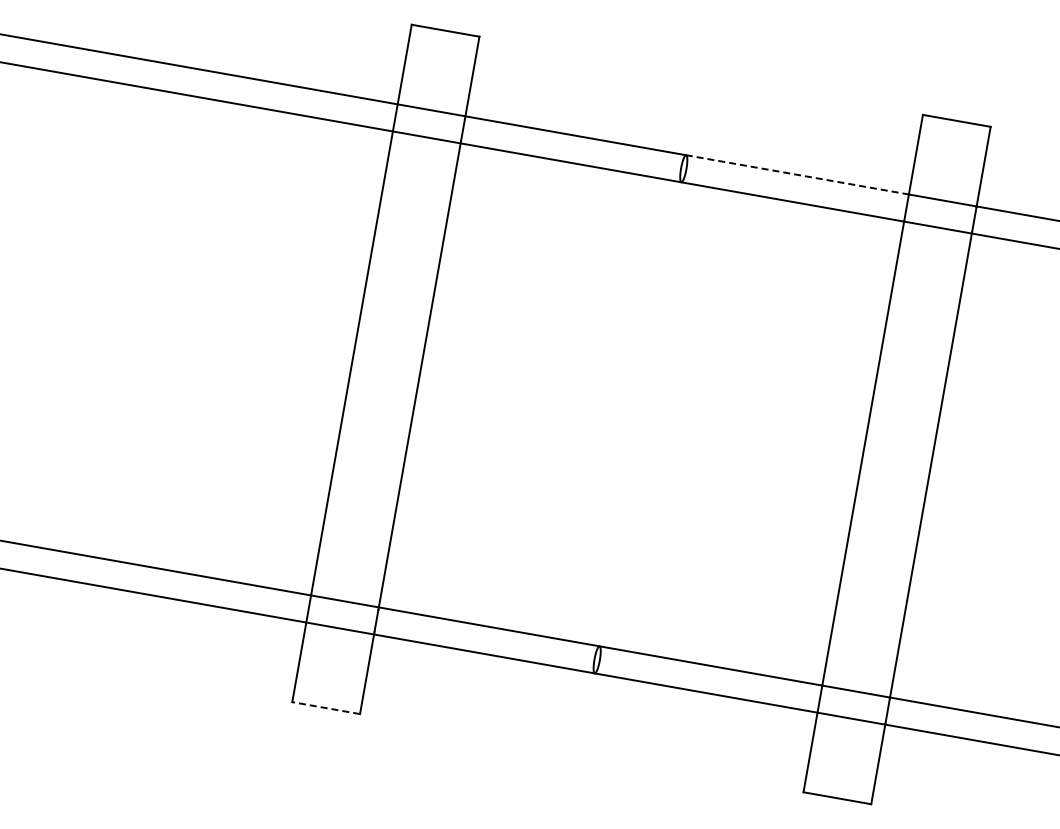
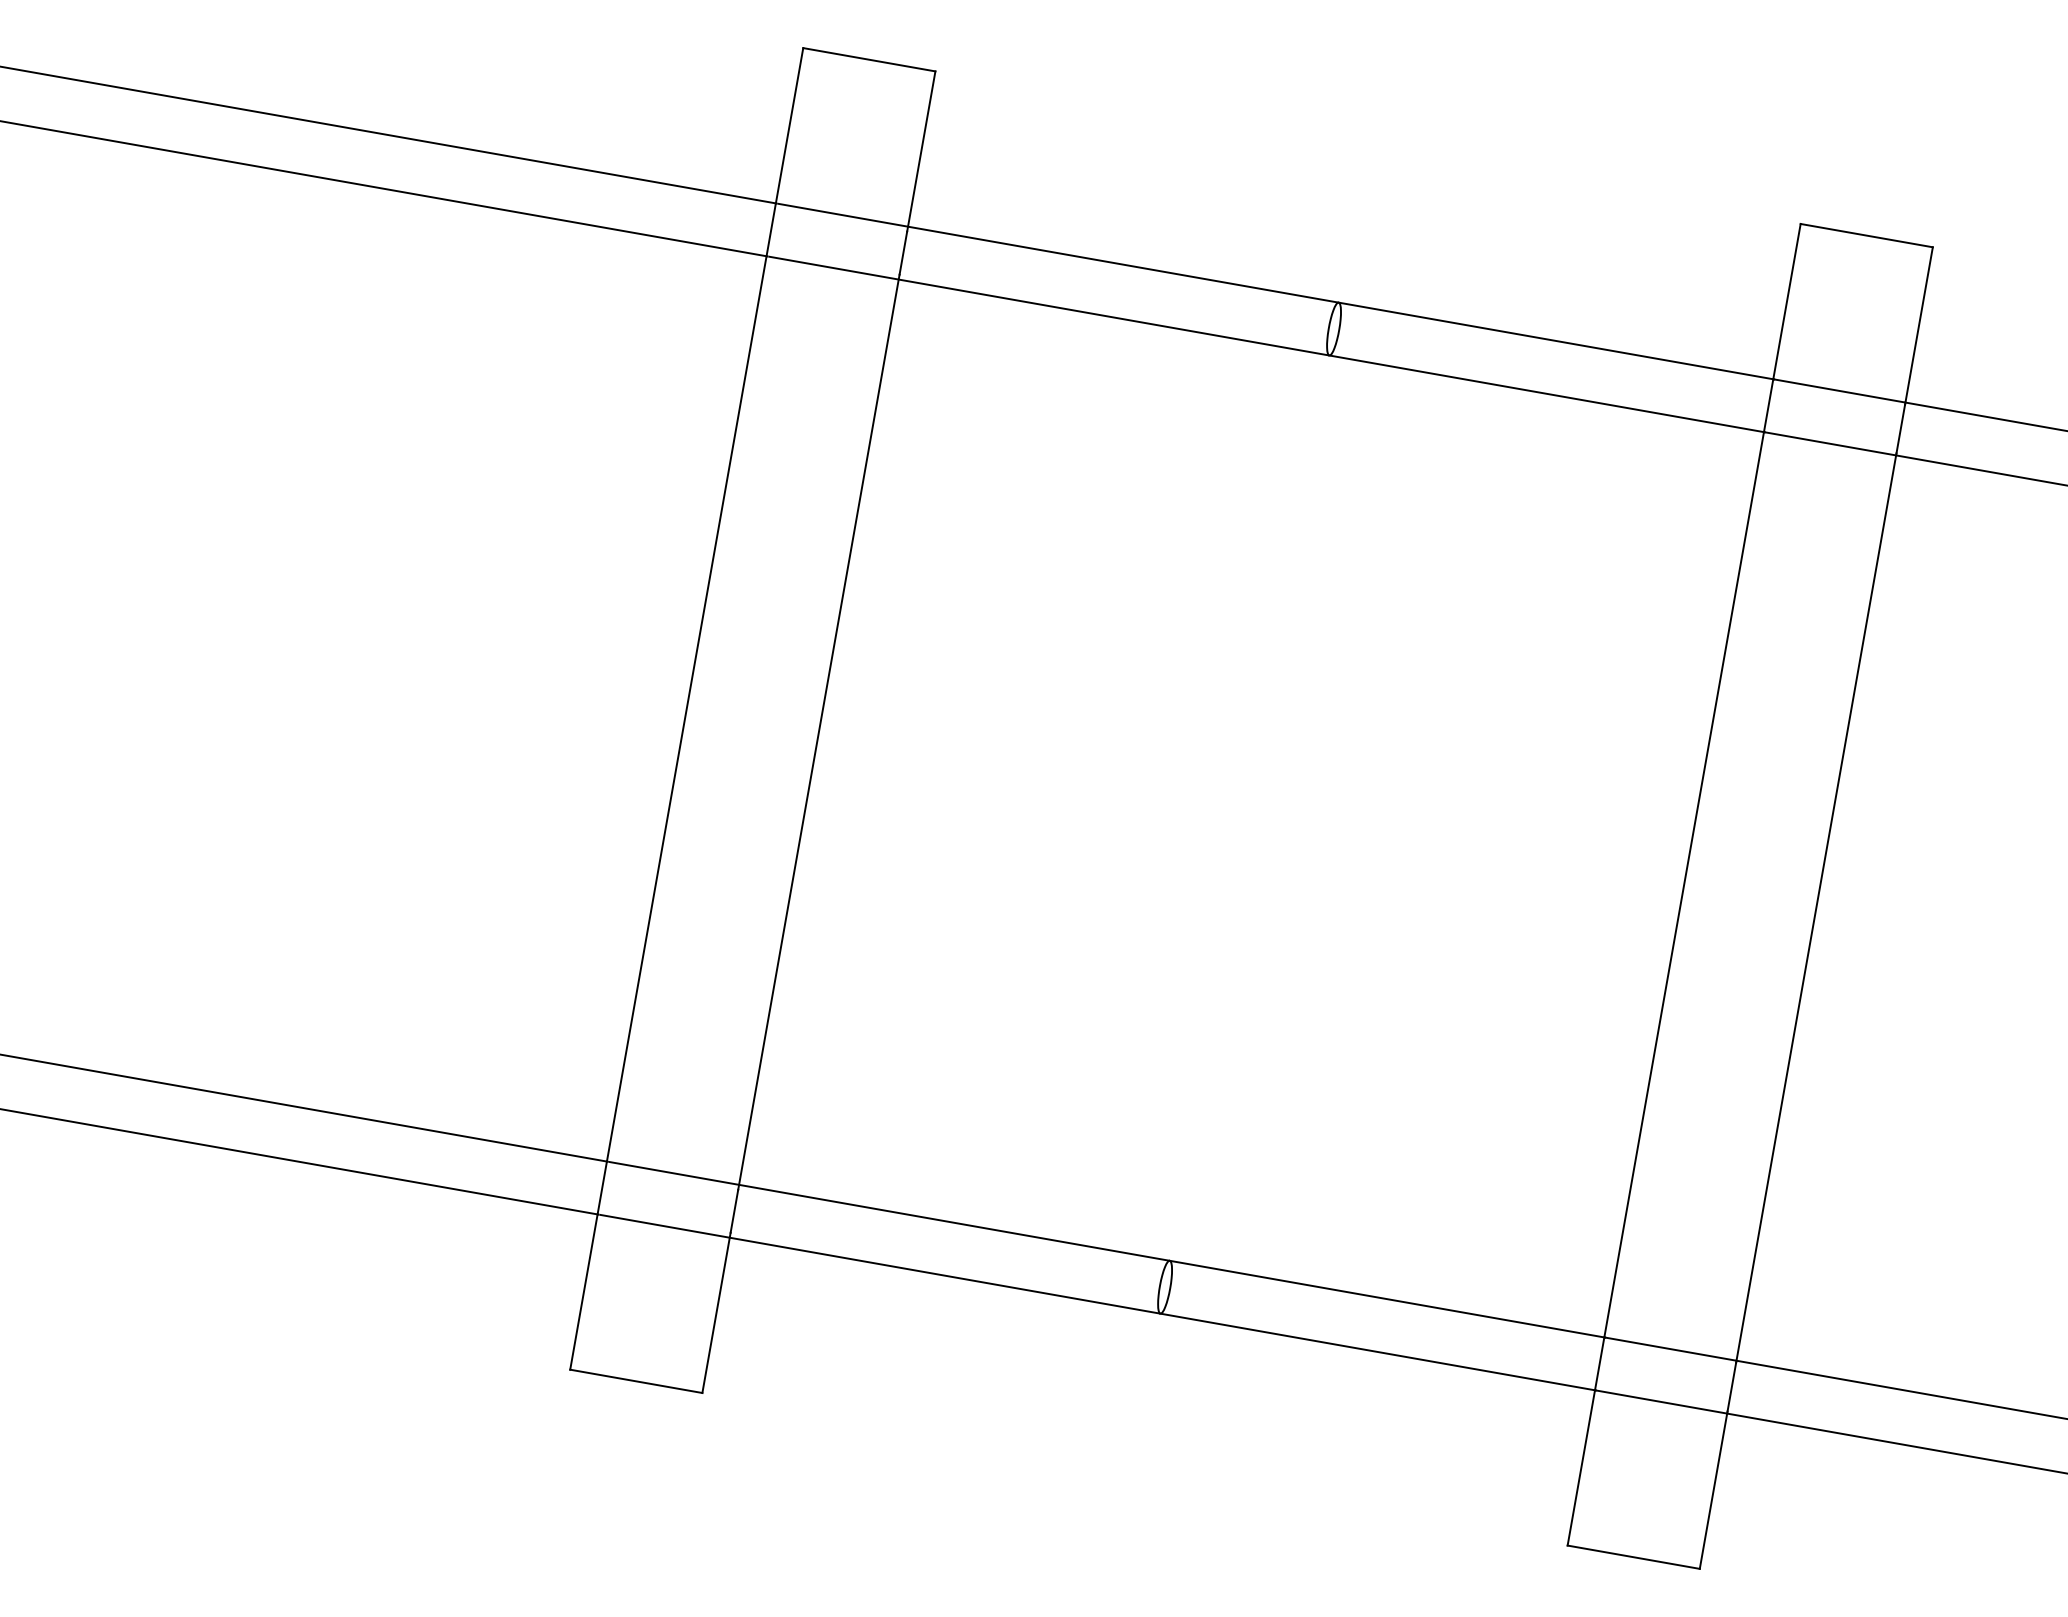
line: (797, 174) -> (1555, 340), dashed -> solid
line: (325, 708) -> (635, 1382), dashed -> solid

